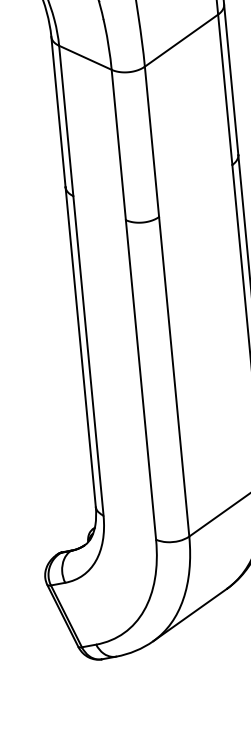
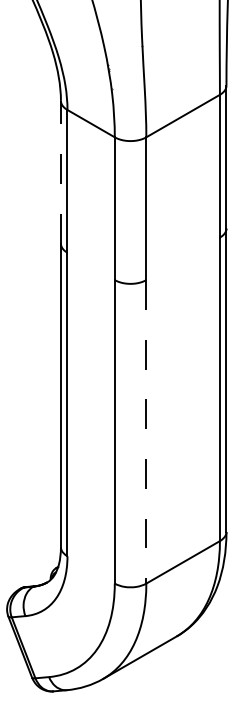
line: (57, 111) -> (60, 171), solid -> dashed
line: (174, 376) -> (146, 431), solid -> dashed

